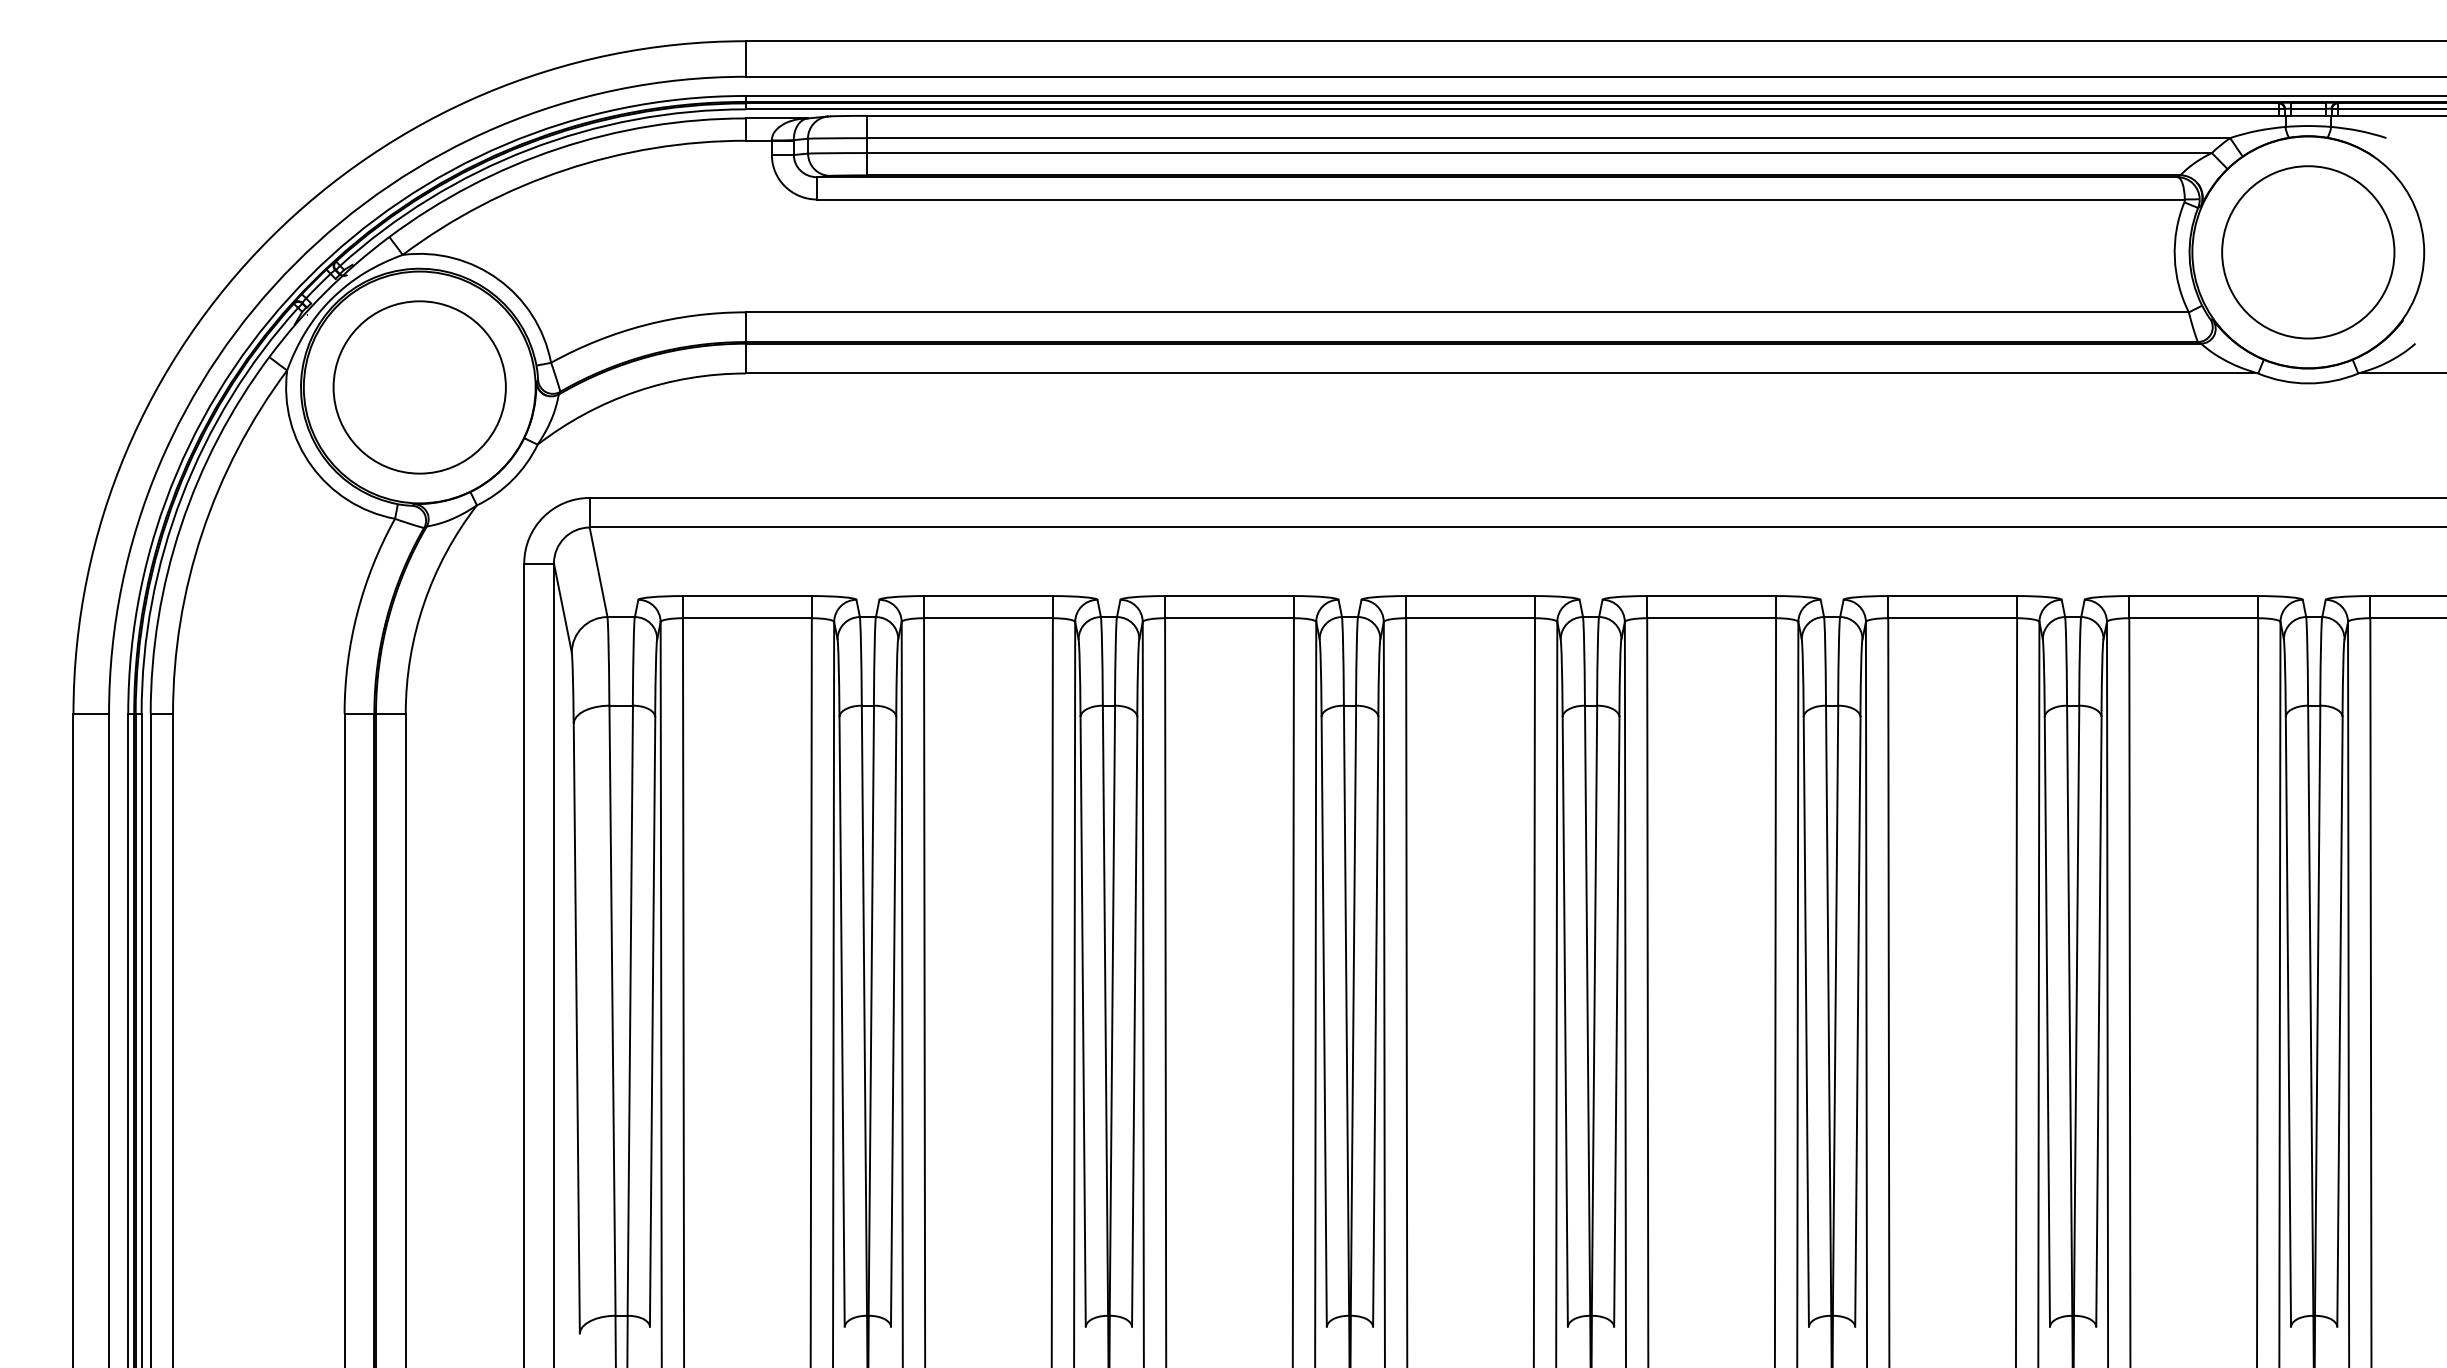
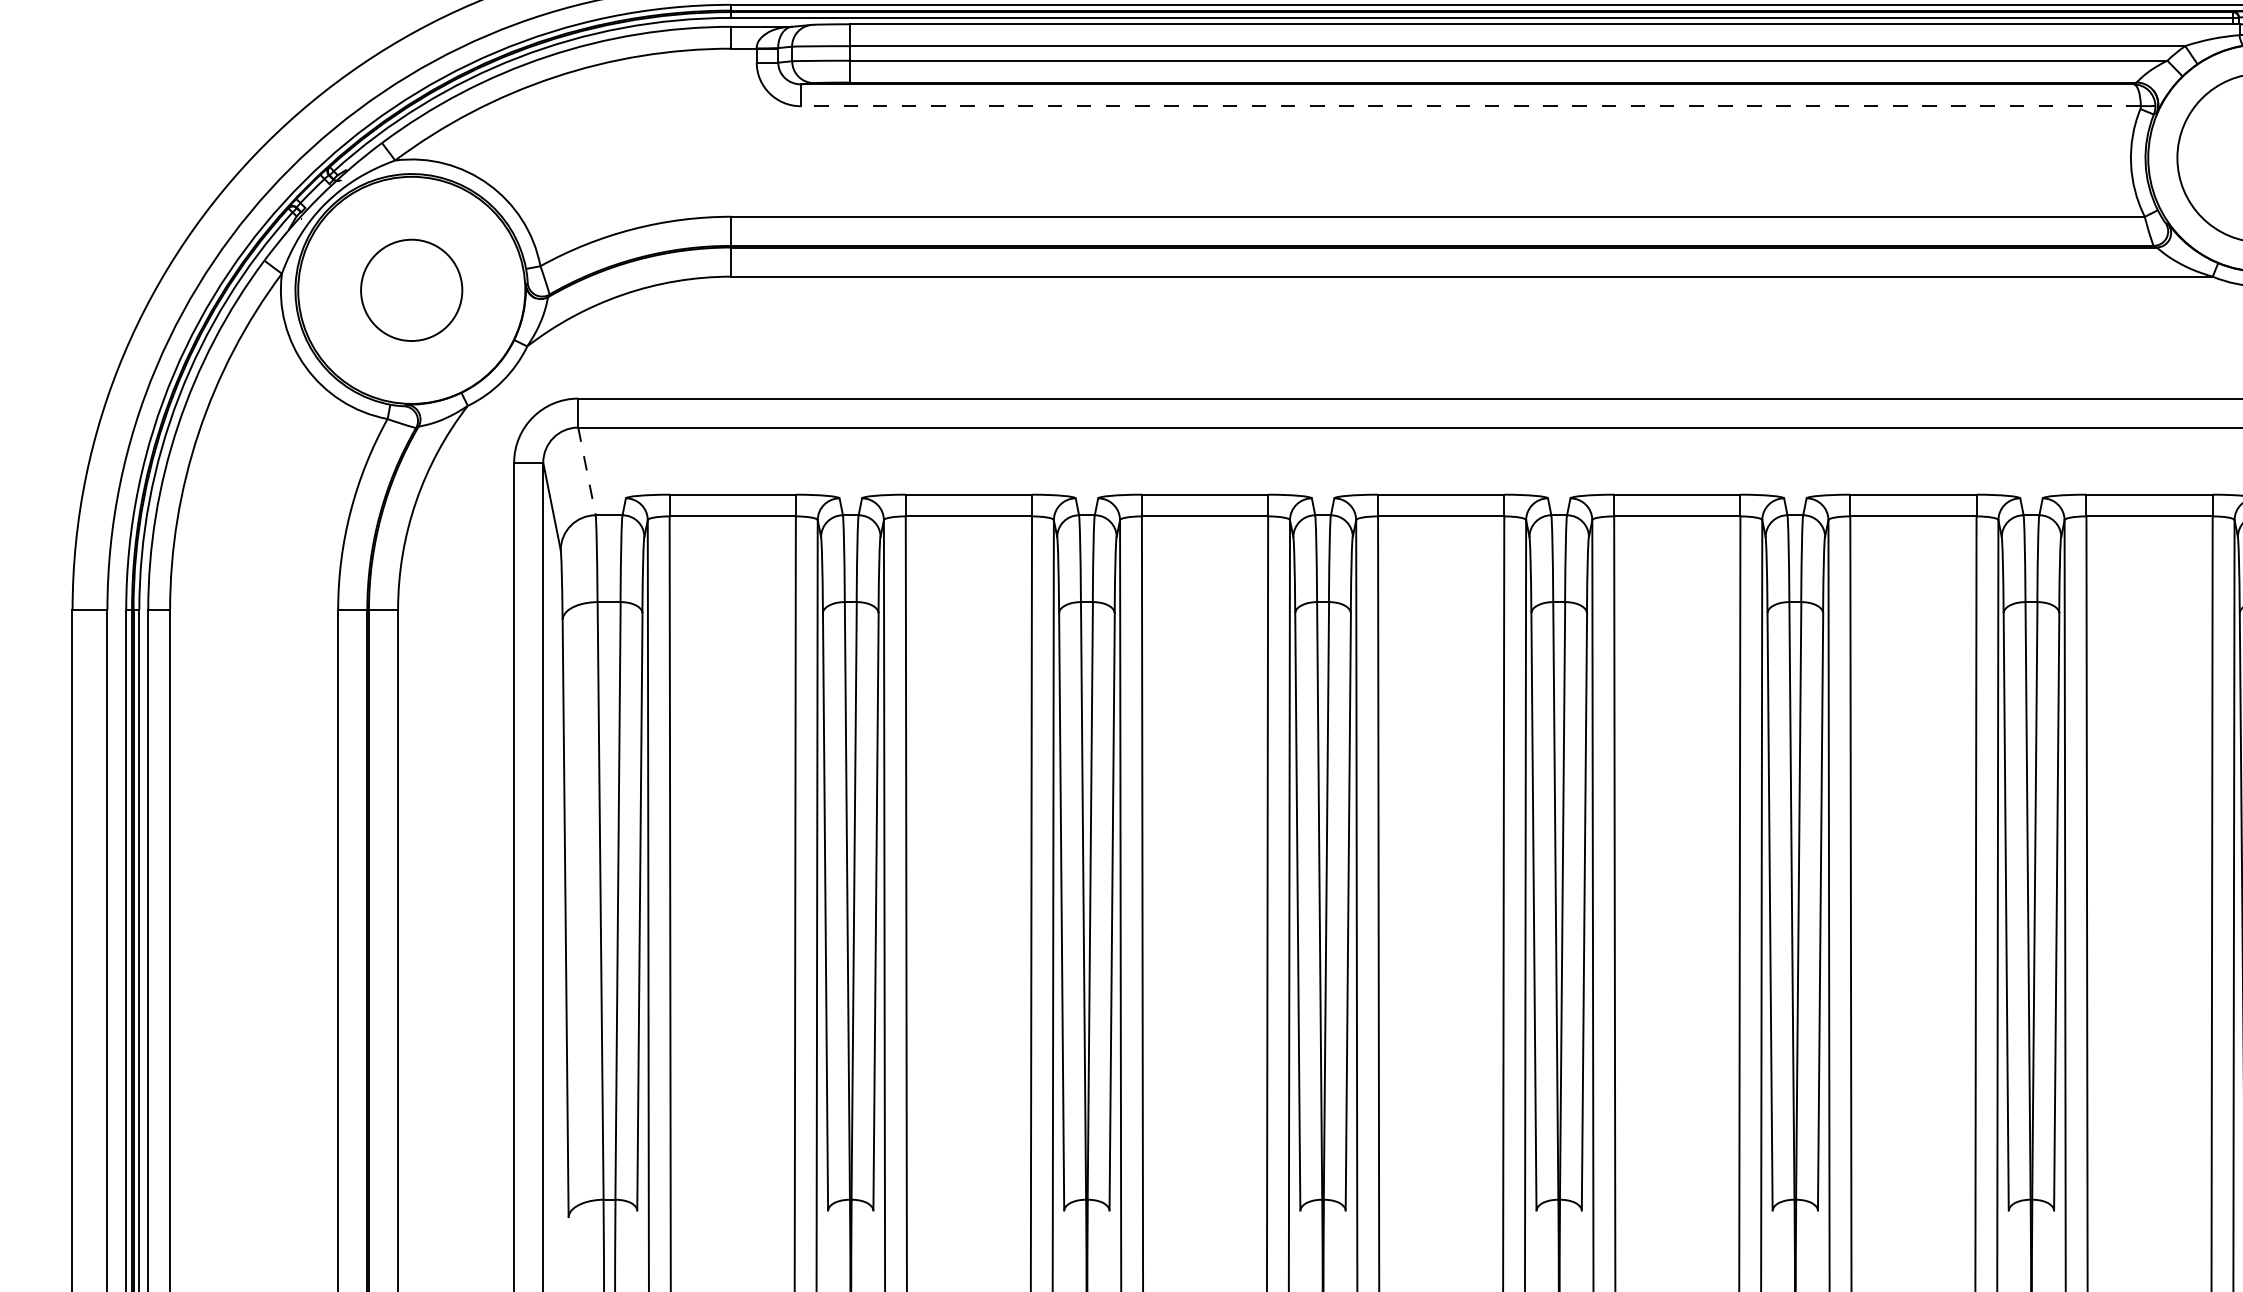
line: (1500, 199) -> (1470, 106), solid -> dashed
circle: (419, 387) -> (411, 290), size x0.6
line: (598, 572) -> (586, 471), solid -> dashed

